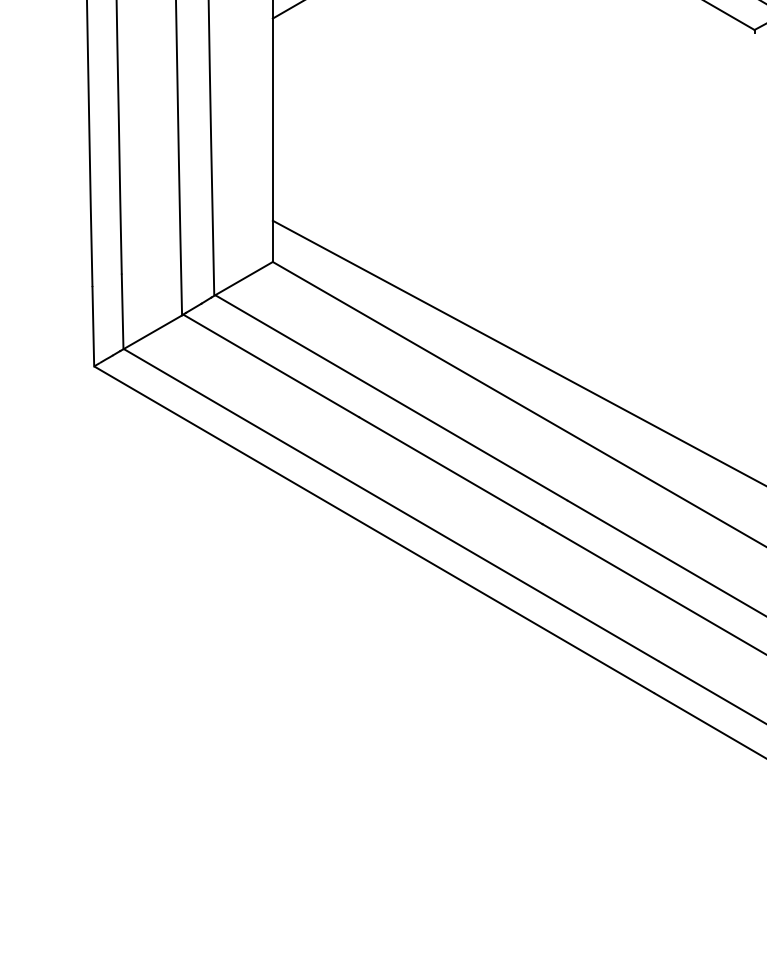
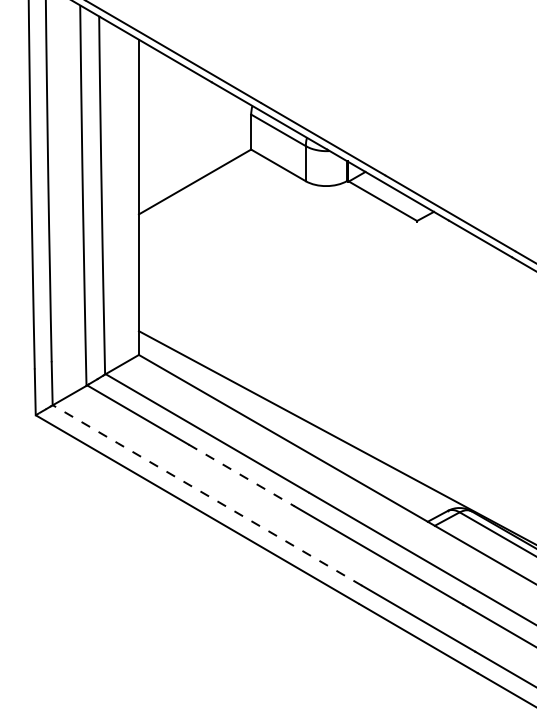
line: (452, 470) -> (242, 475), solid -> dashed
line: (388, 503) -> (205, 494), solid -> dashed

